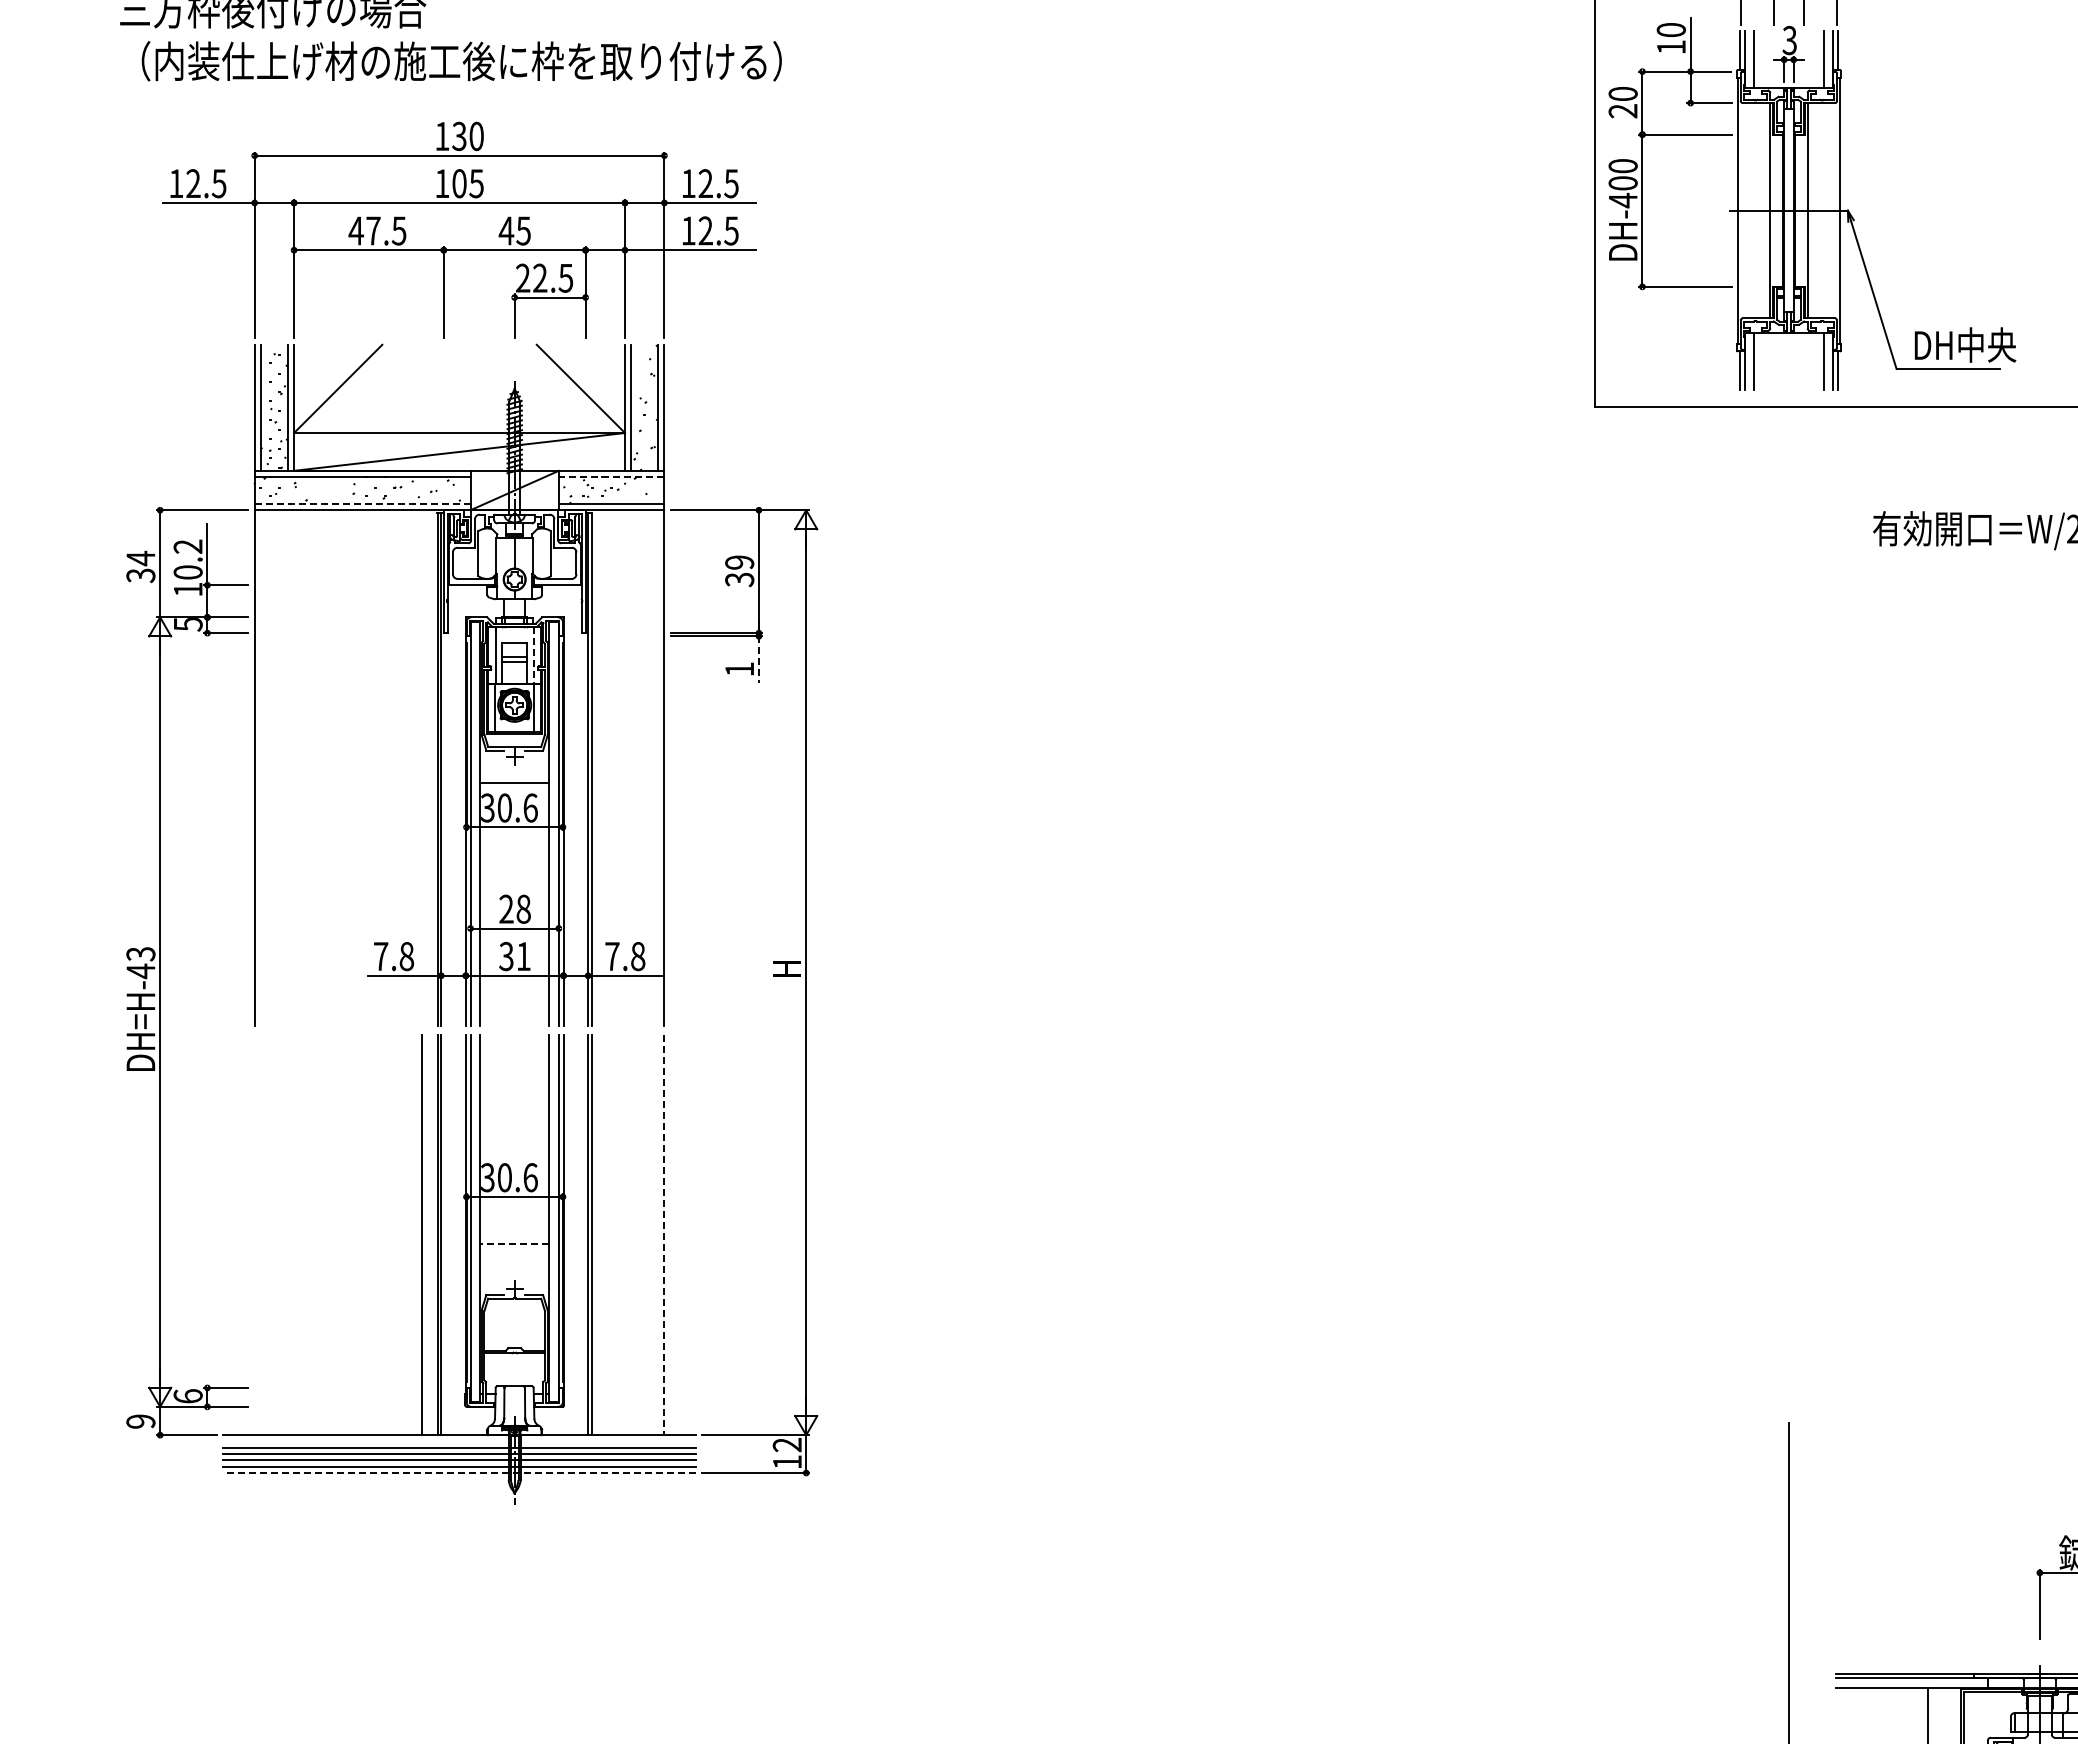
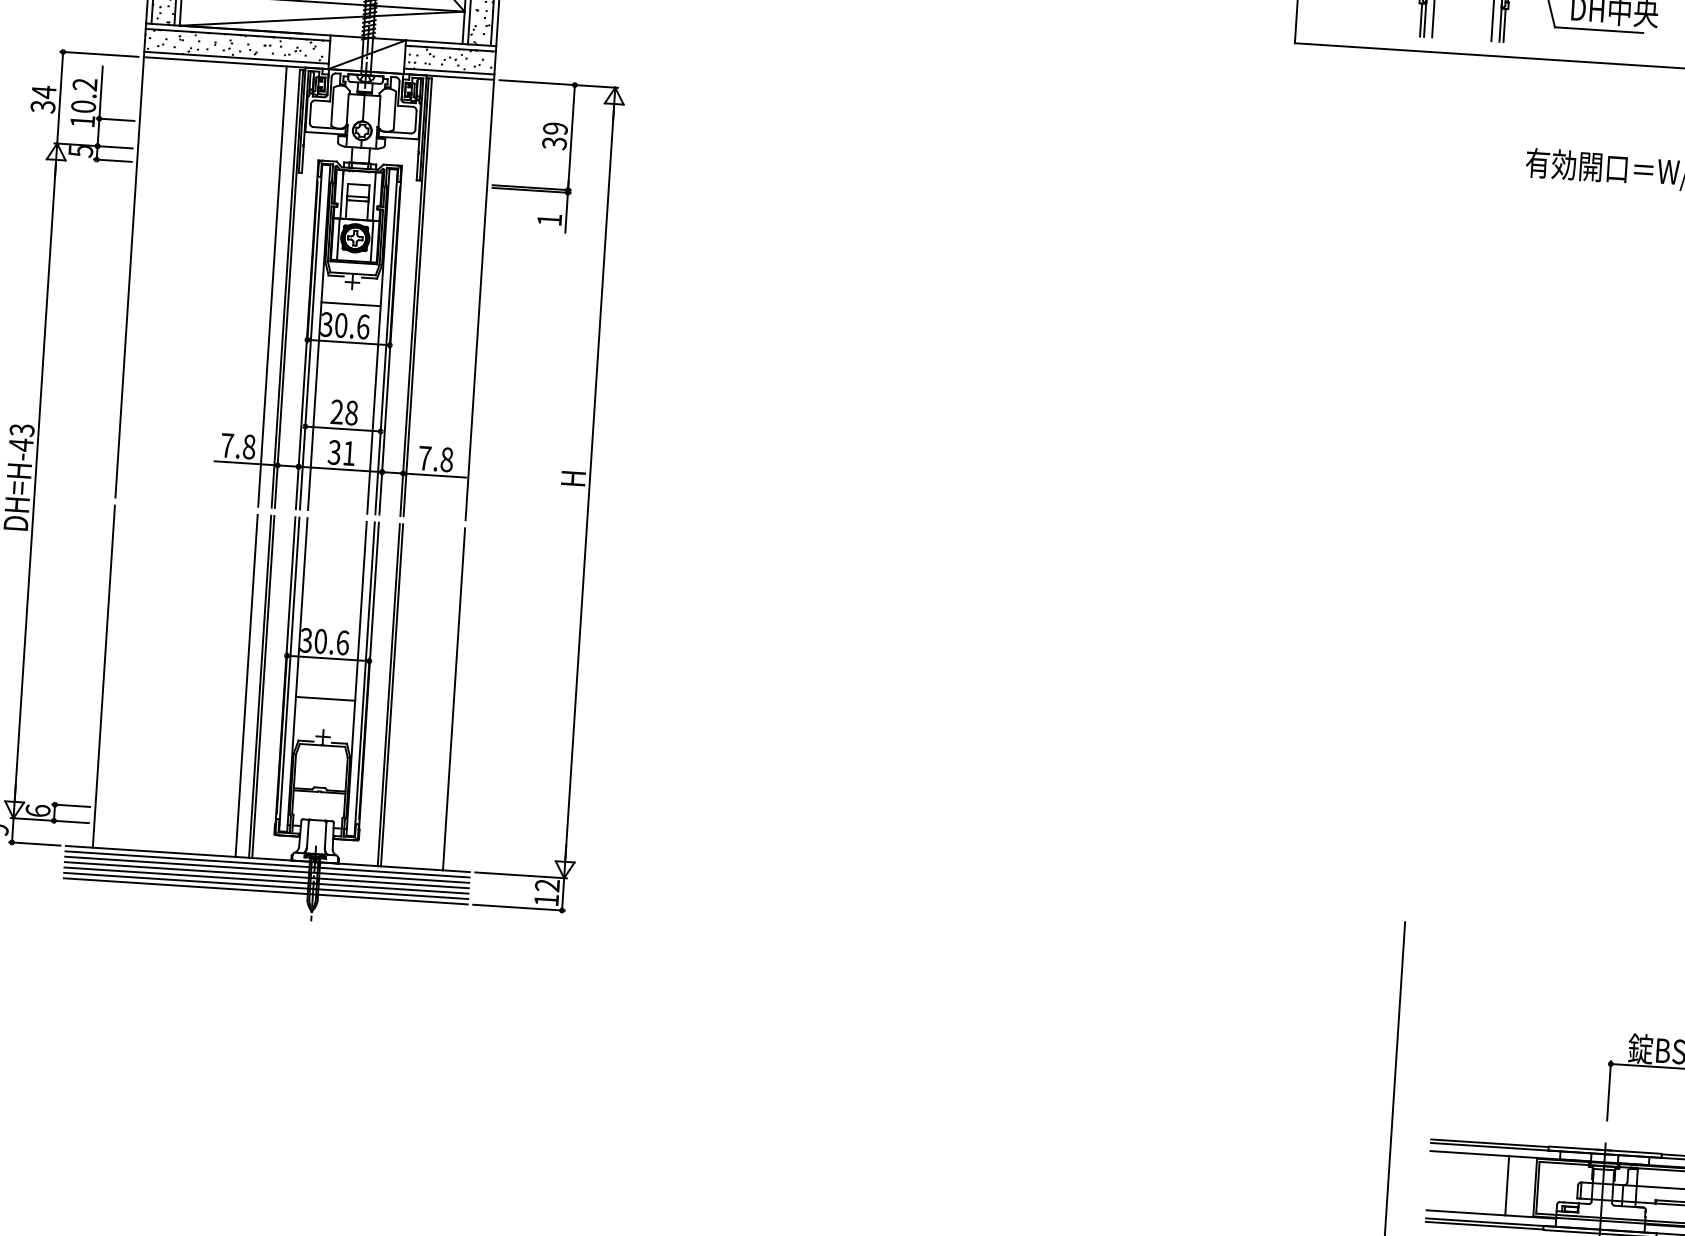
line: (611, 477) -> (450, 48), dashed -> solid
line: (362, 503) -> (236, 57), dashed -> solid
line: (533, 655) -> (374, 196), dashed -> solid
line: (758, 660) -> (566, 213), dashed -> solid
line: (421, 767) -> (272, 286), added
line: (254, 1234) -> (103, 676), added
line: (664, 1235) -> (454, 699), dashed -> solid
line: (514, 1244) -> (325, 699), dashed -> solid
line: (459, 1441) -> (267, 864), added
line: (459, 1473) -> (265, 891), dashed -> solid

